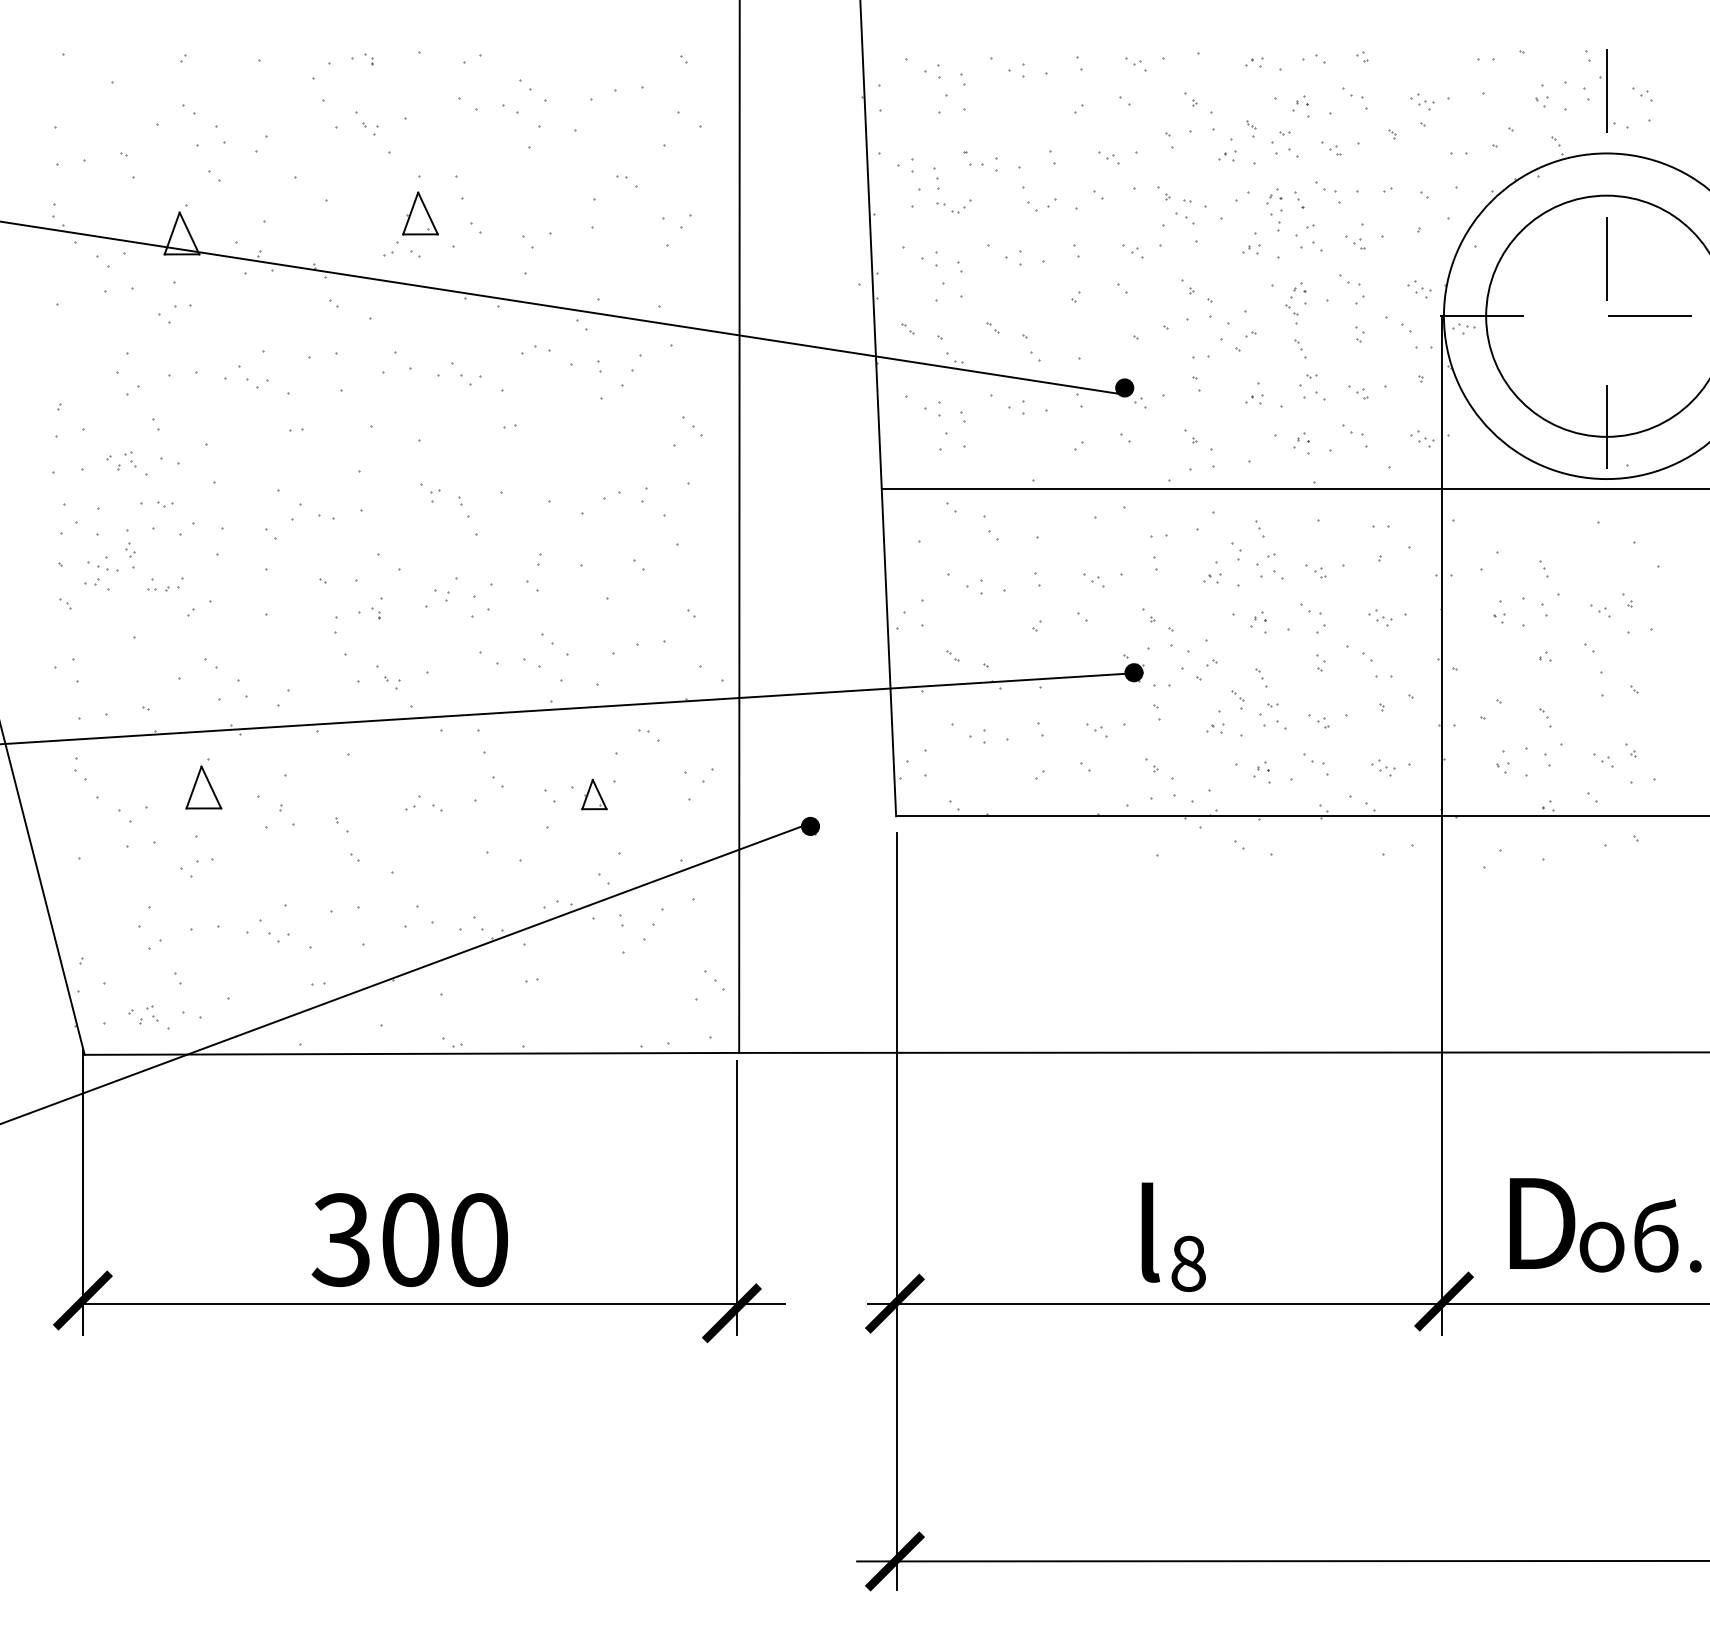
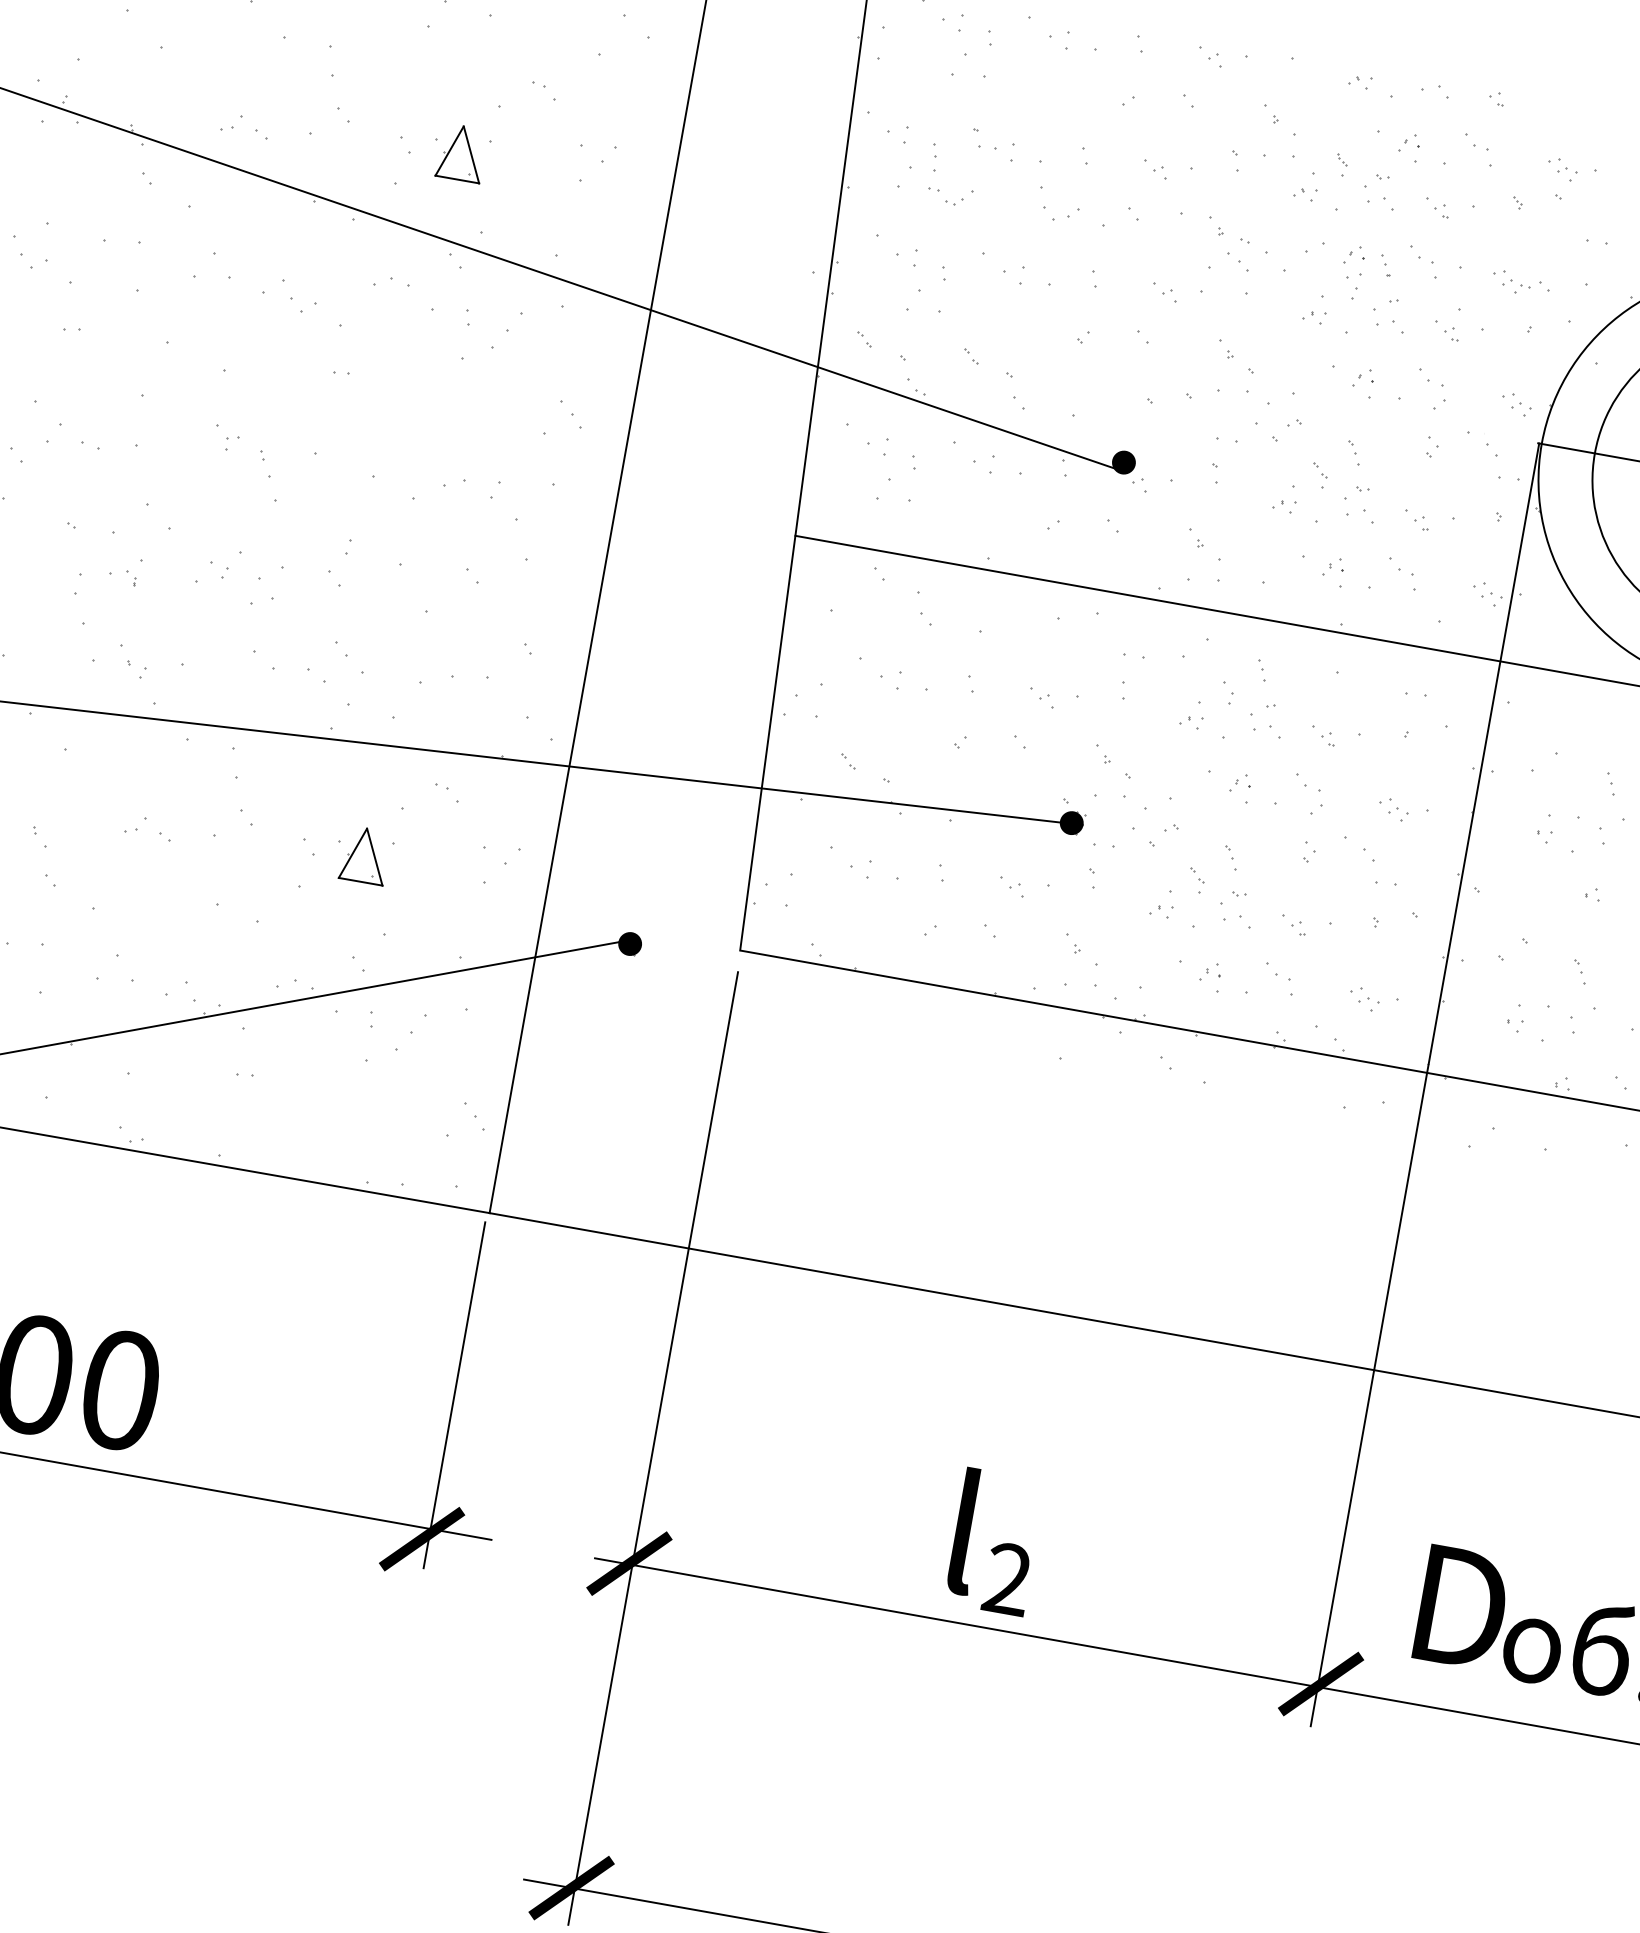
part: (420, 213) -> (461, 153), moved
part: (1291, 314) -> (1318, 475), moved
part: (1463, 328) -> (1516, 286), moved
part: (594, 794) -> (365, 855), size x1.43
text: (1188, 1263) -> (1007, 1578), 8 -> 2

